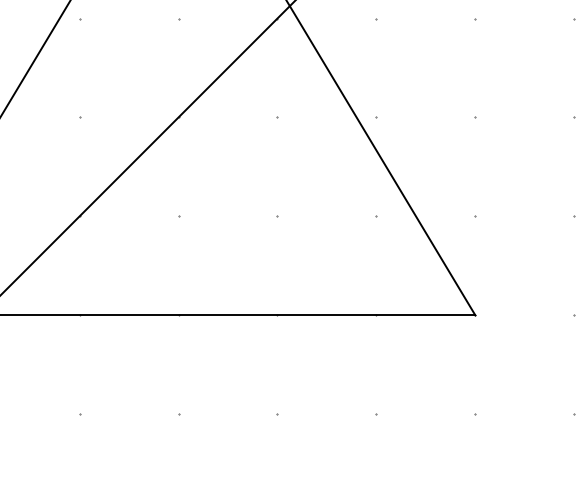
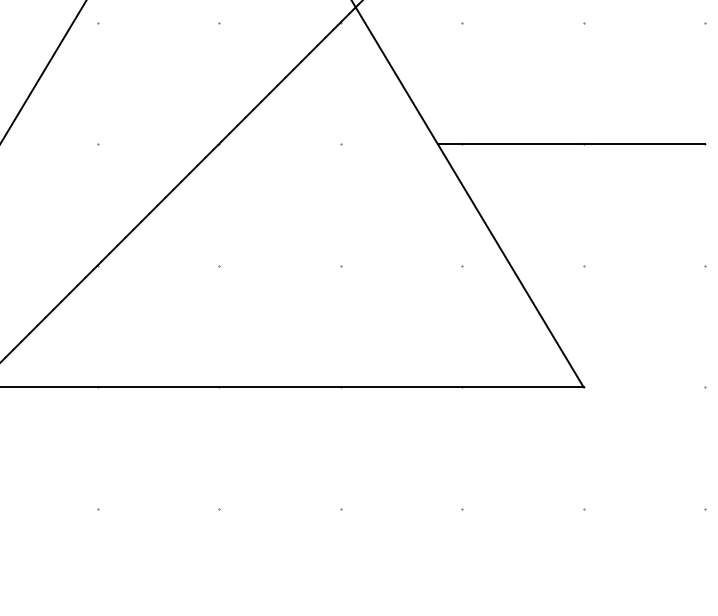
line: (465, 117) -> (571, 144), added

